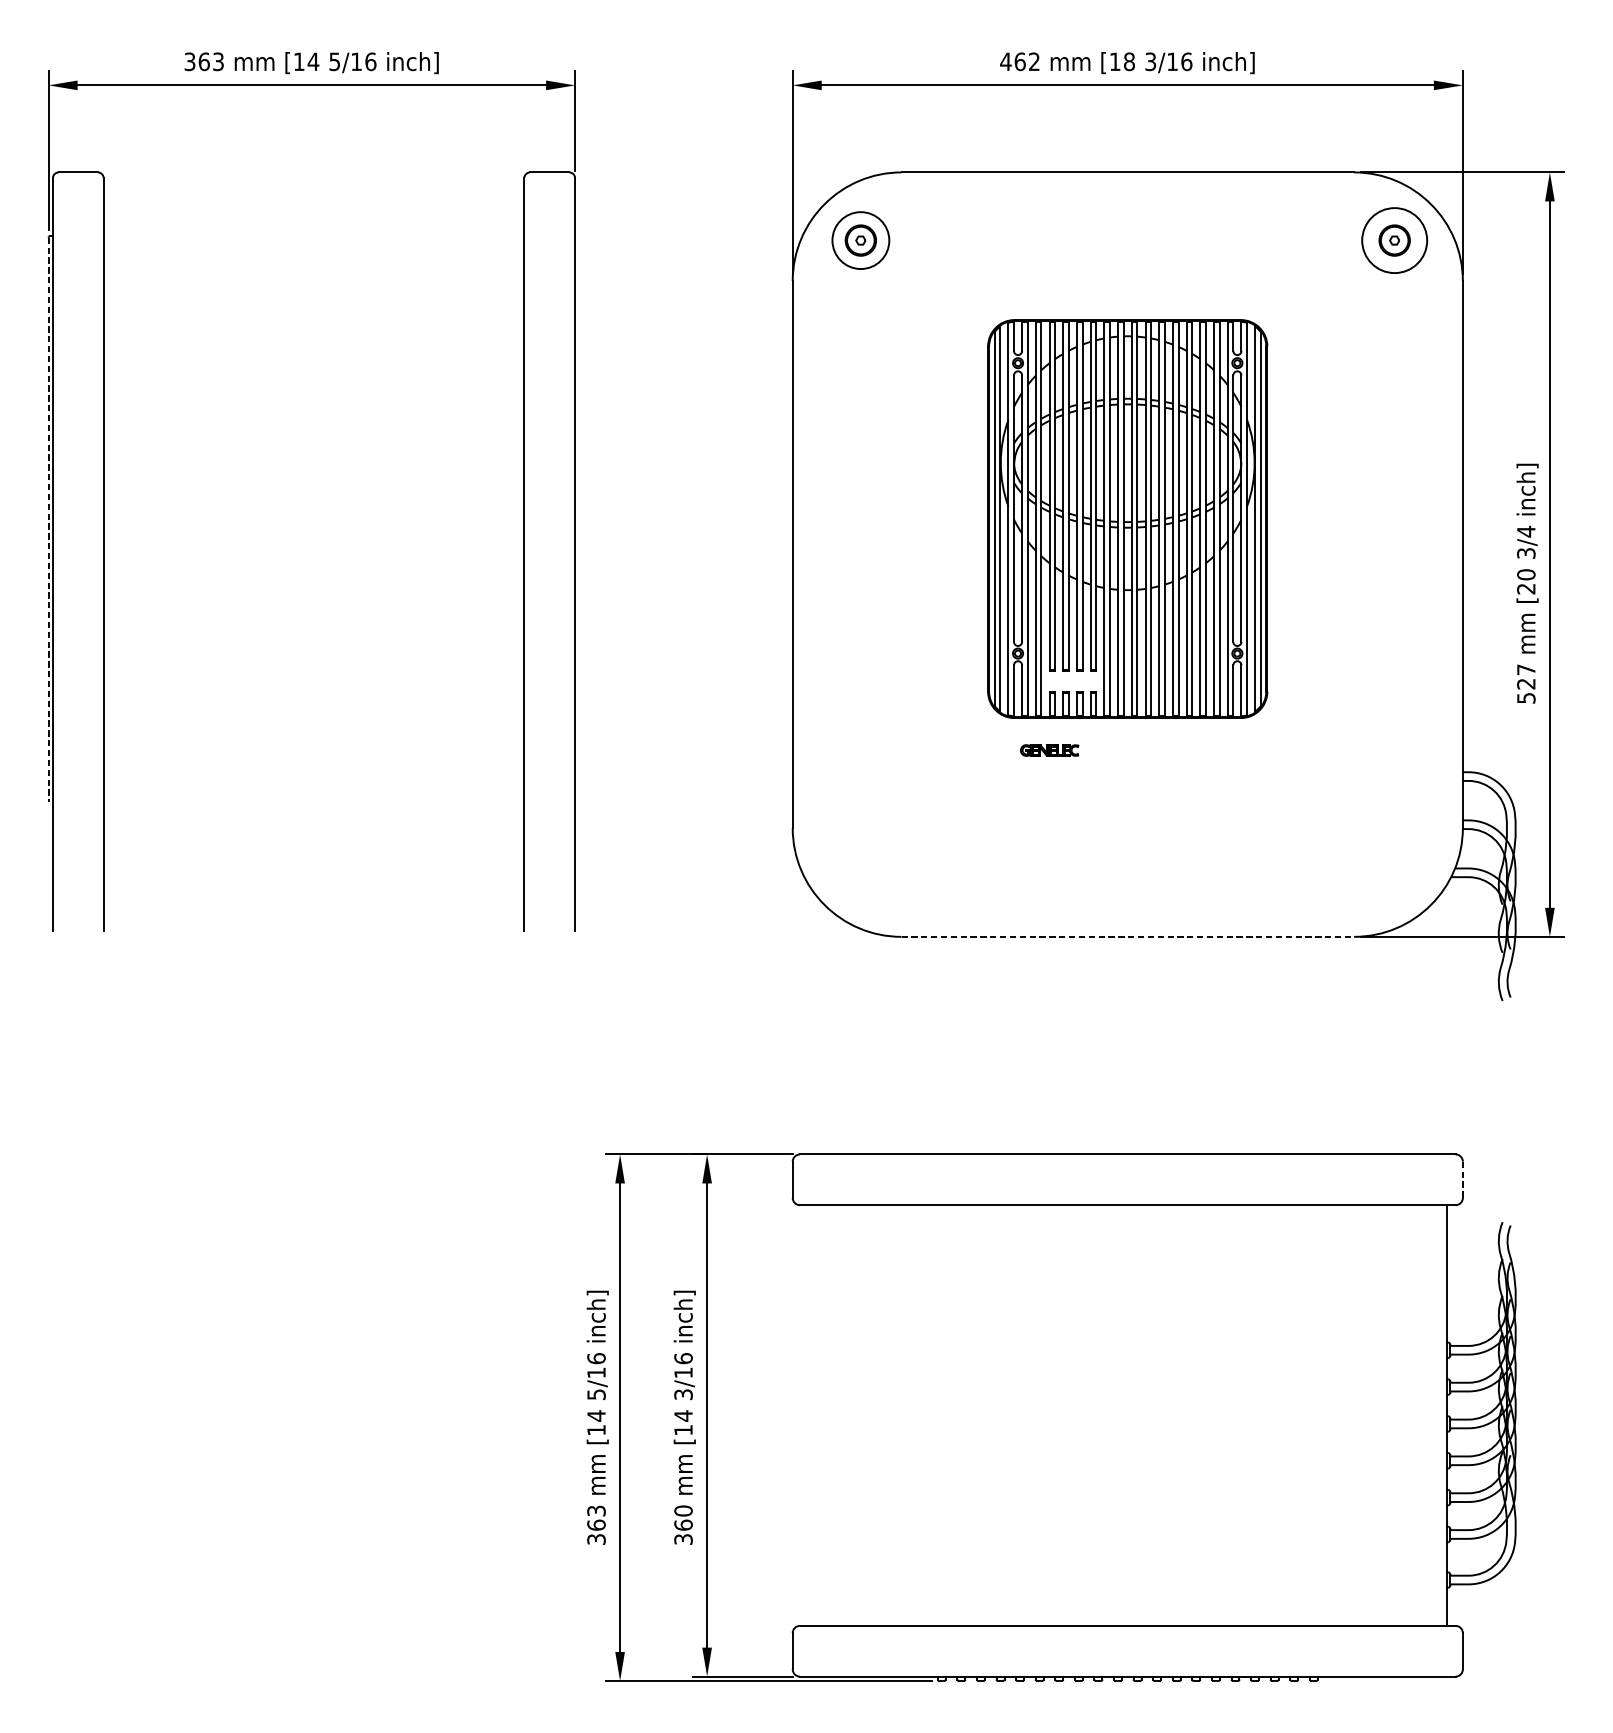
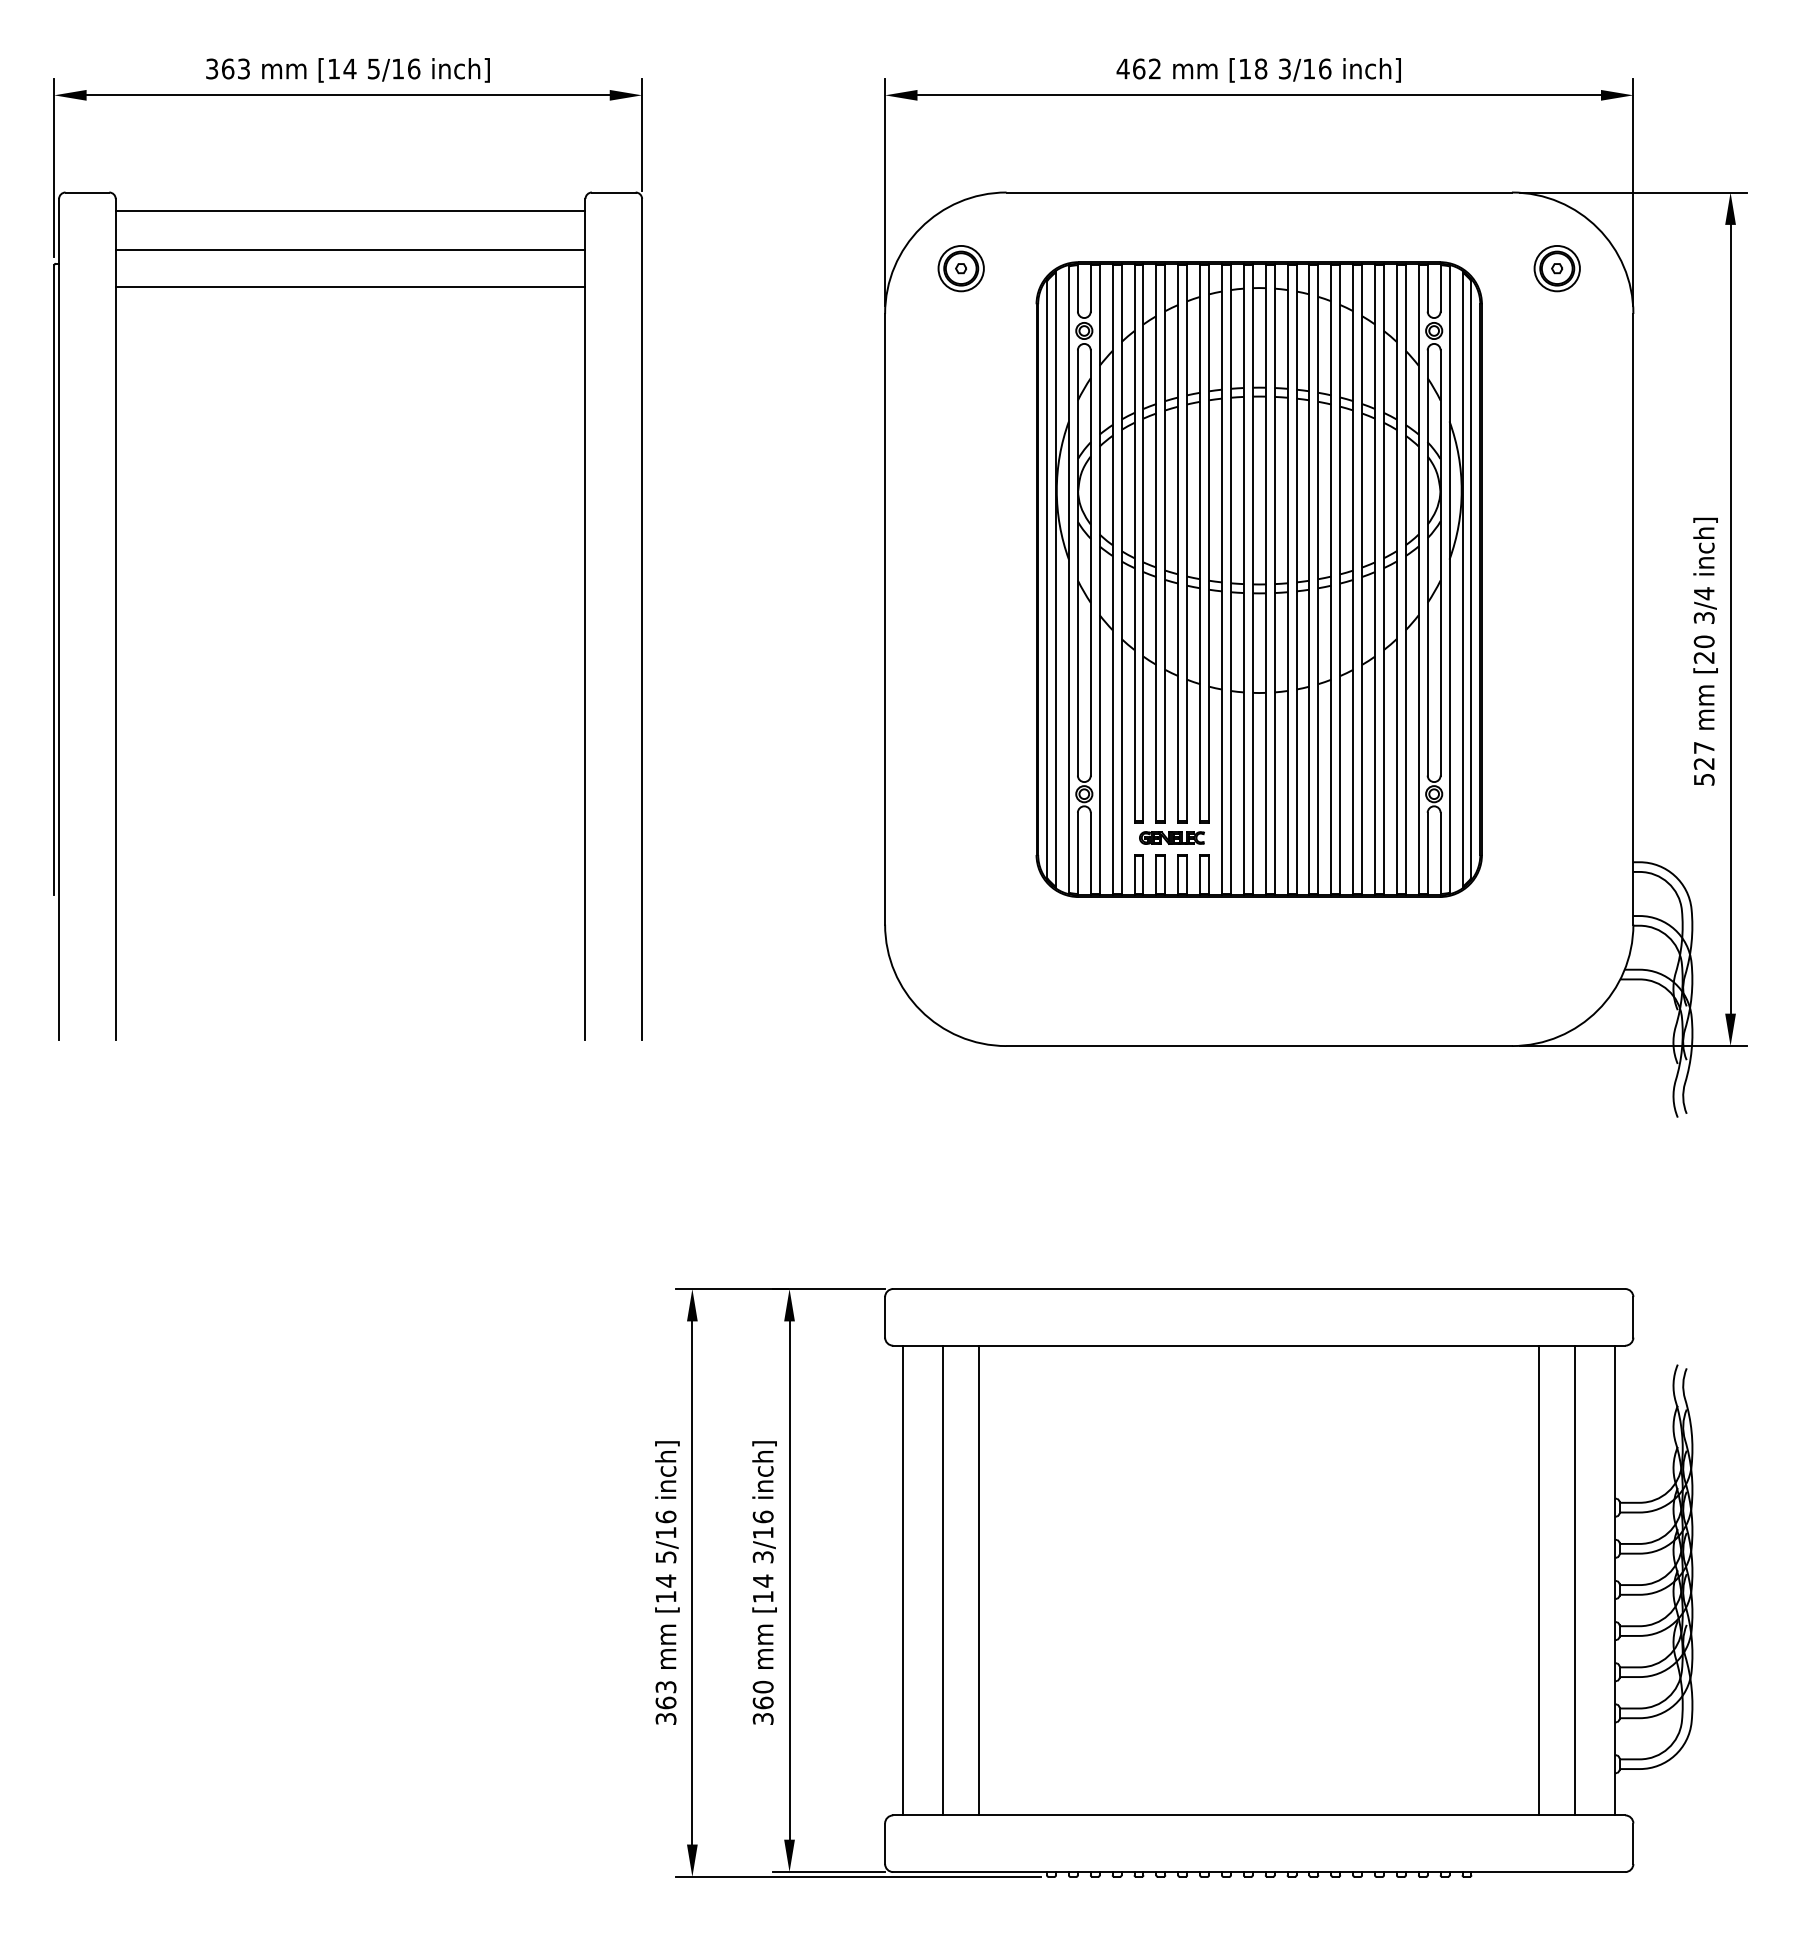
line: (313, 189) -> (350, 211), added
line: (313, 224) -> (350, 250), added
circle: (860, 240) -> (960, 268), size x0.71
circle: (1394, 240) -> (1556, 268), size x0.62
line: (313, 256) -> (350, 286), added
line: (48, 519) -> (54, 580), dashed -> solid
part: (1127, 519) -> (1258, 579), size x1.43
line: (1128, 937) -> (1259, 1046), dashed -> solid
line: (1462, 1179) -> (1633, 1317), dashed -> solid
line: (809, 1415) -> (903, 1580), added
line: (845, 1415) -> (943, 1580), added
line: (877, 1415) -> (979, 1580), added
line: (1378, 1415) -> (1539, 1580), added
line: (1411, 1415) -> (1575, 1580), added

